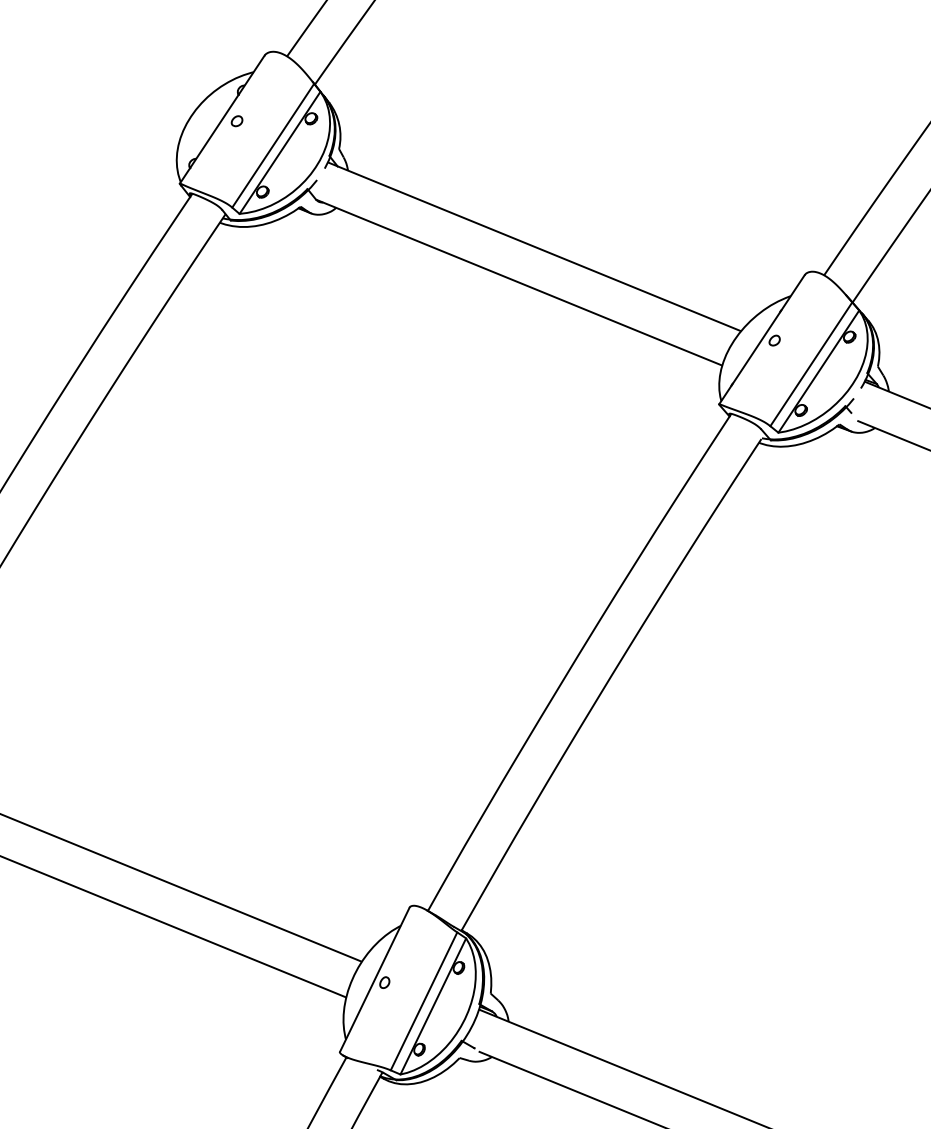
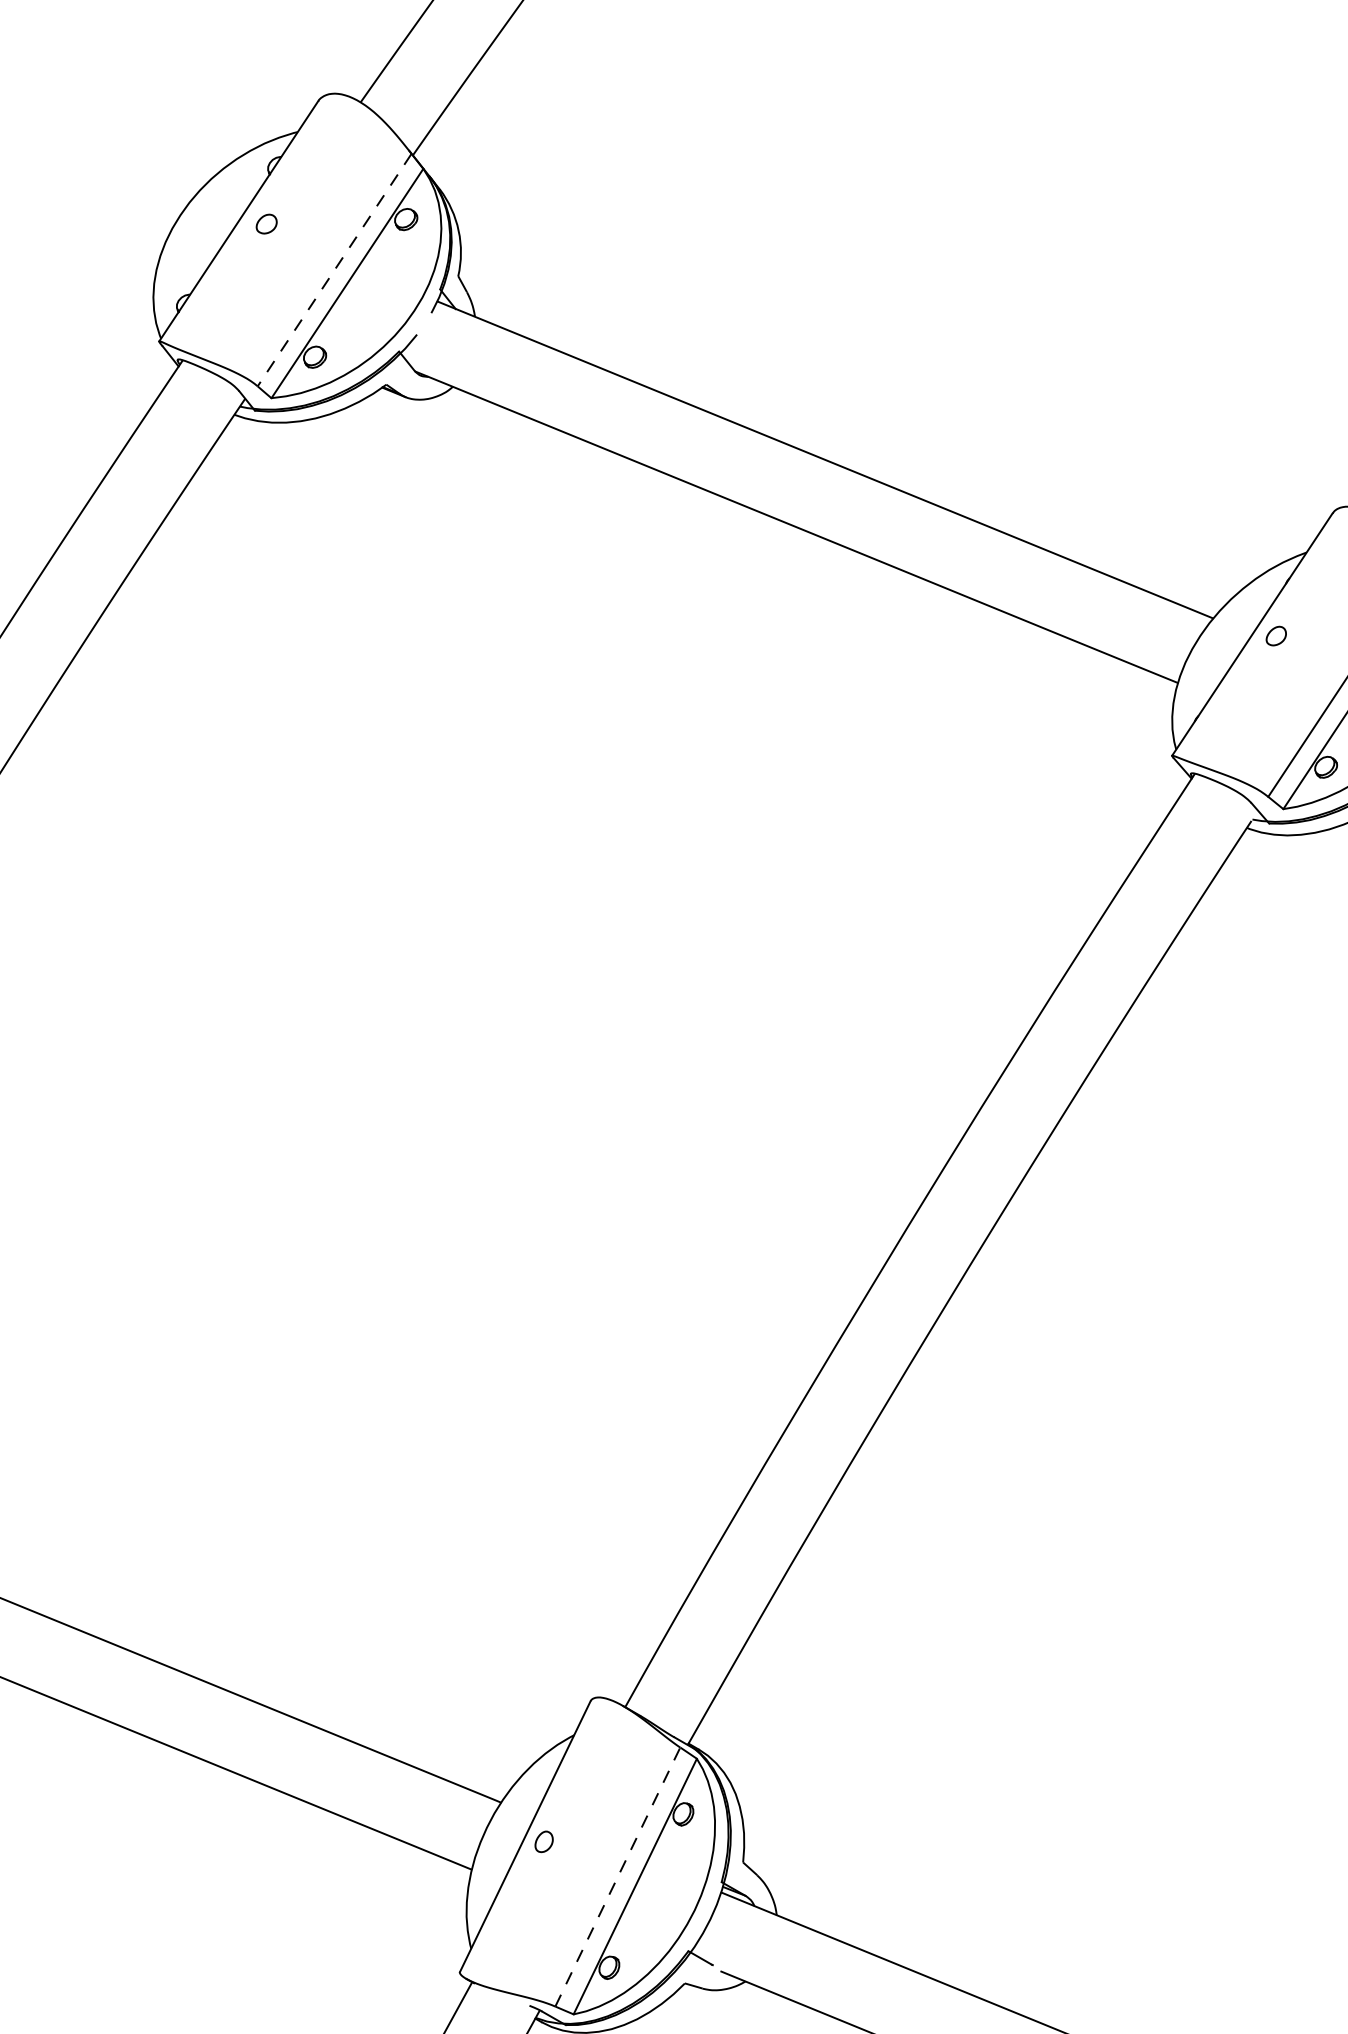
line: (272, 146) -> (333, 271), solid -> dashed
line: (424, 1001) -> (618, 1877), solid -> dashed

